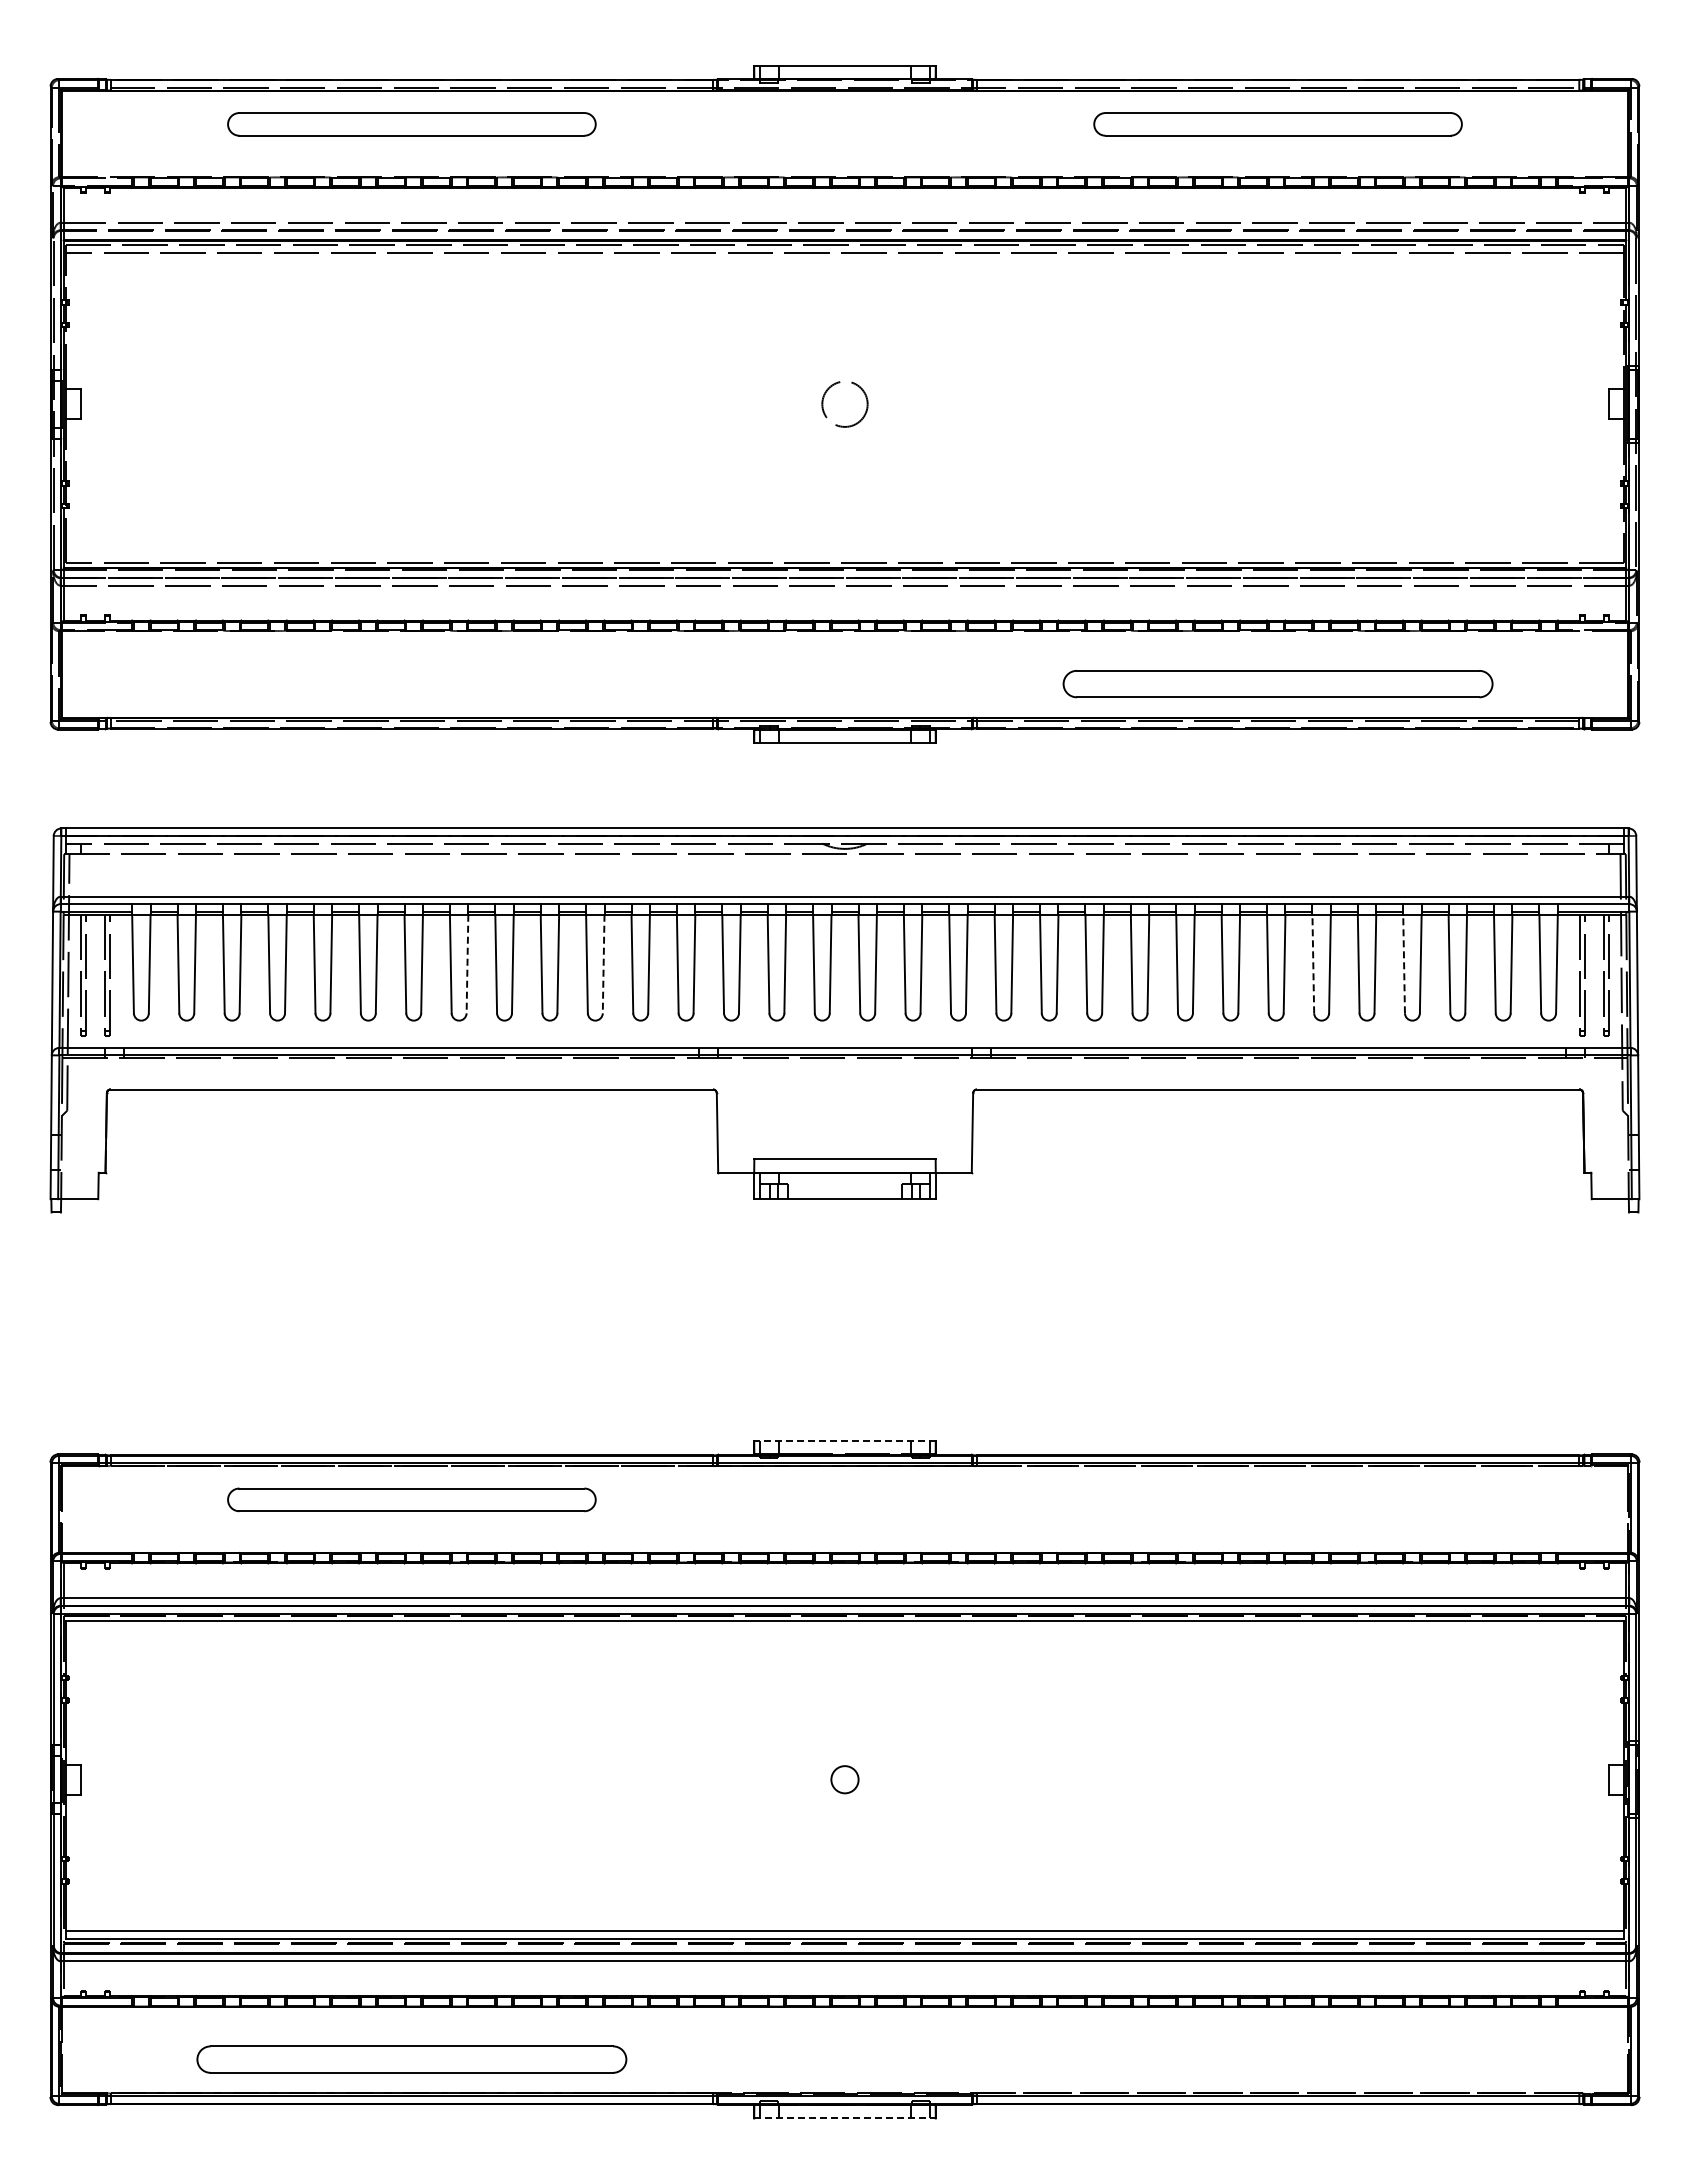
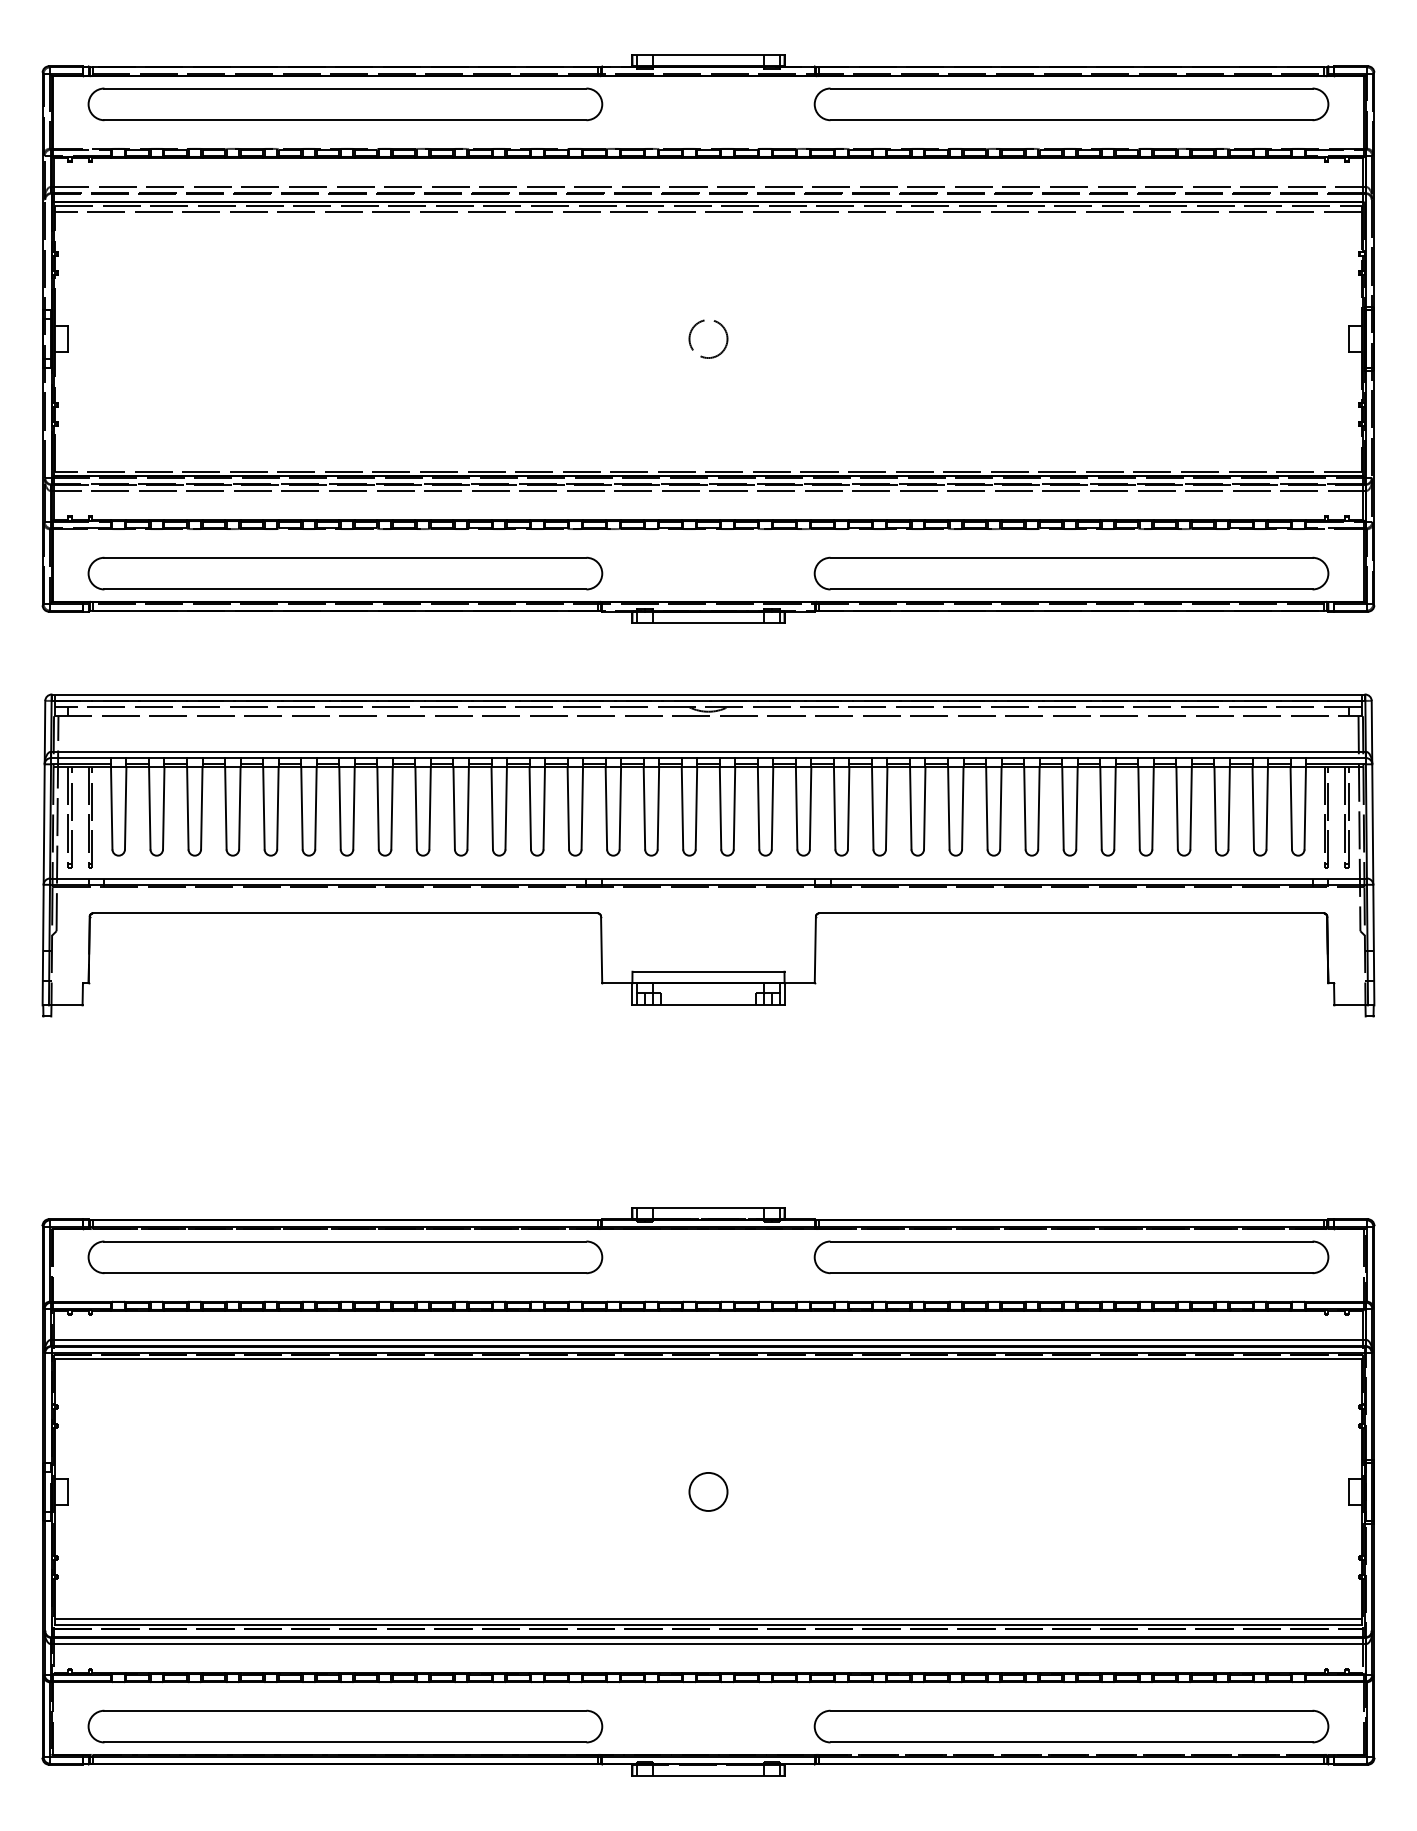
part: (411, 124) -> (345, 104), size x1.67
part: (1277, 124) -> (1071, 104), size x1.67
part: (411, 683) -> (345, 573), added
part: (1277, 683) -> (1071, 573), size x1.43
line: (1313, 963) -> (1101, 807), dashed -> solid
line: (1404, 963) -> (1177, 807), dashed -> solid
line: (467, 964) -> (392, 808), dashed -> solid
line: (603, 964) -> (506, 808), dashed -> solid
line: (845, 1441) -> (708, 1208), dashed -> solid
part: (411, 1499) -> (345, 1257), size x1.67
part: (1277, 1499) -> (1071, 1257), added
circle: (844, 1779) -> (708, 1491), size x1.67
part: (411, 2059) -> (345, 1726), size x1.43
part: (1277, 2059) -> (1071, 1726), added
line: (845, 2118) -> (708, 1775), dashed -> solid

